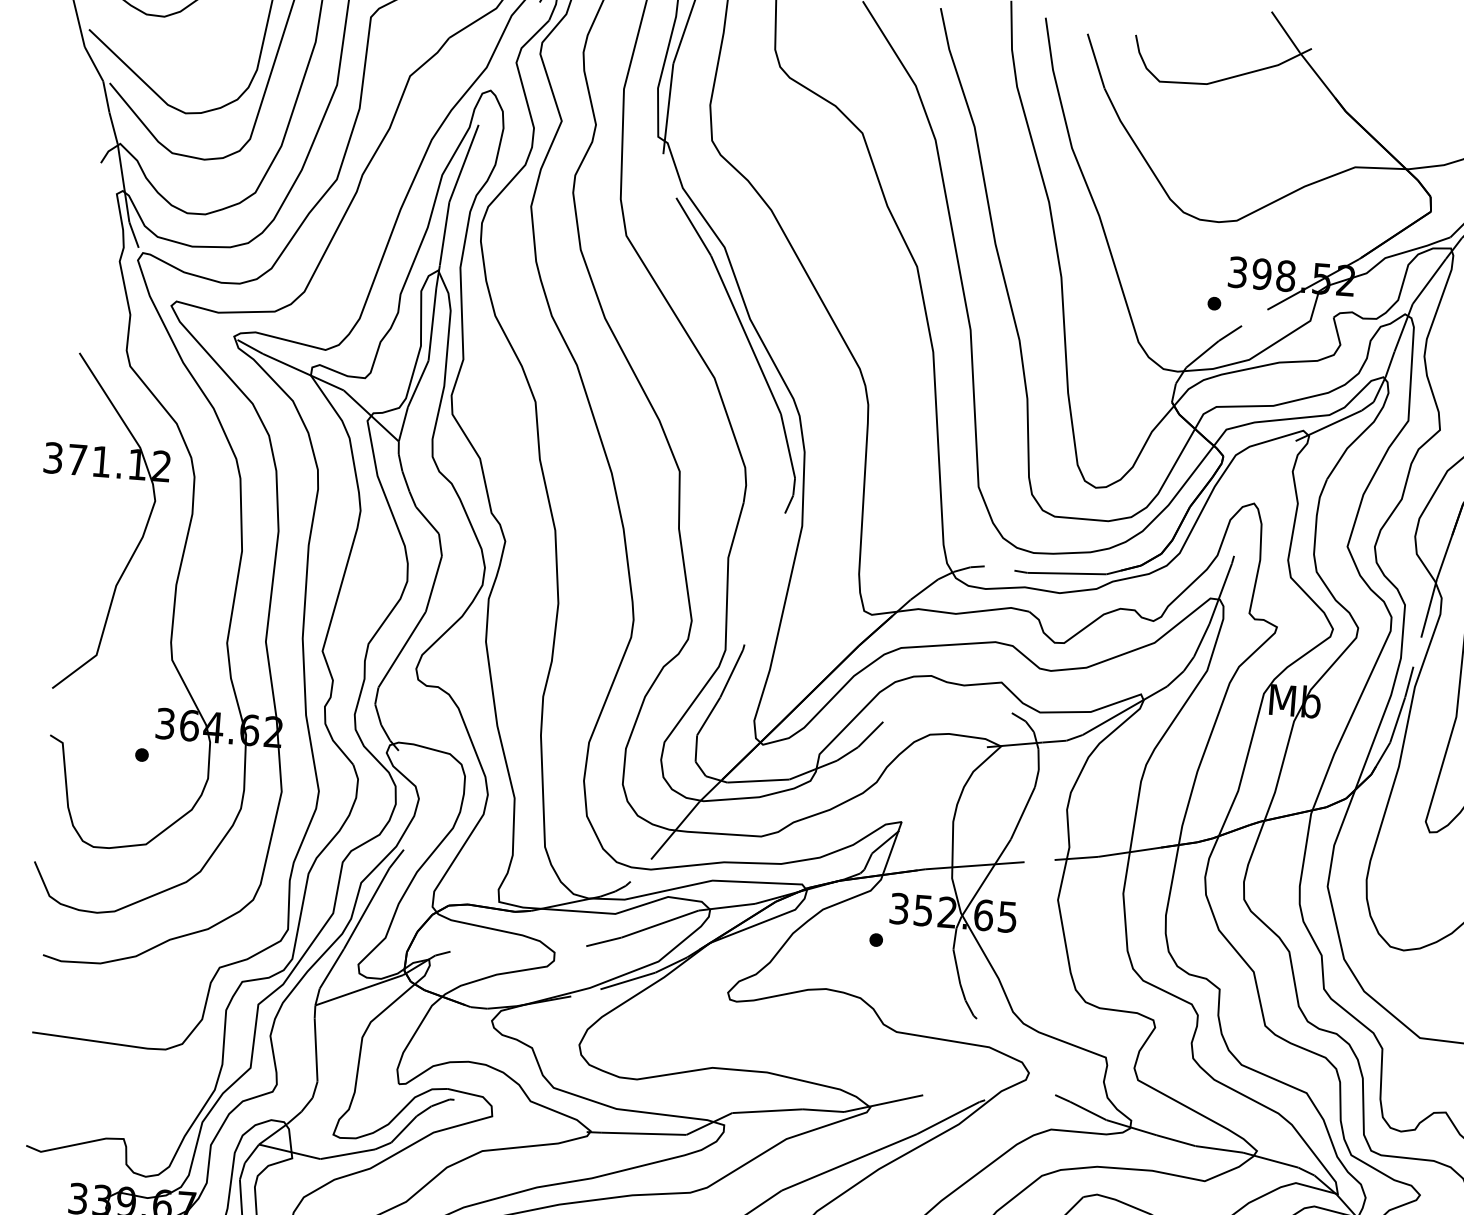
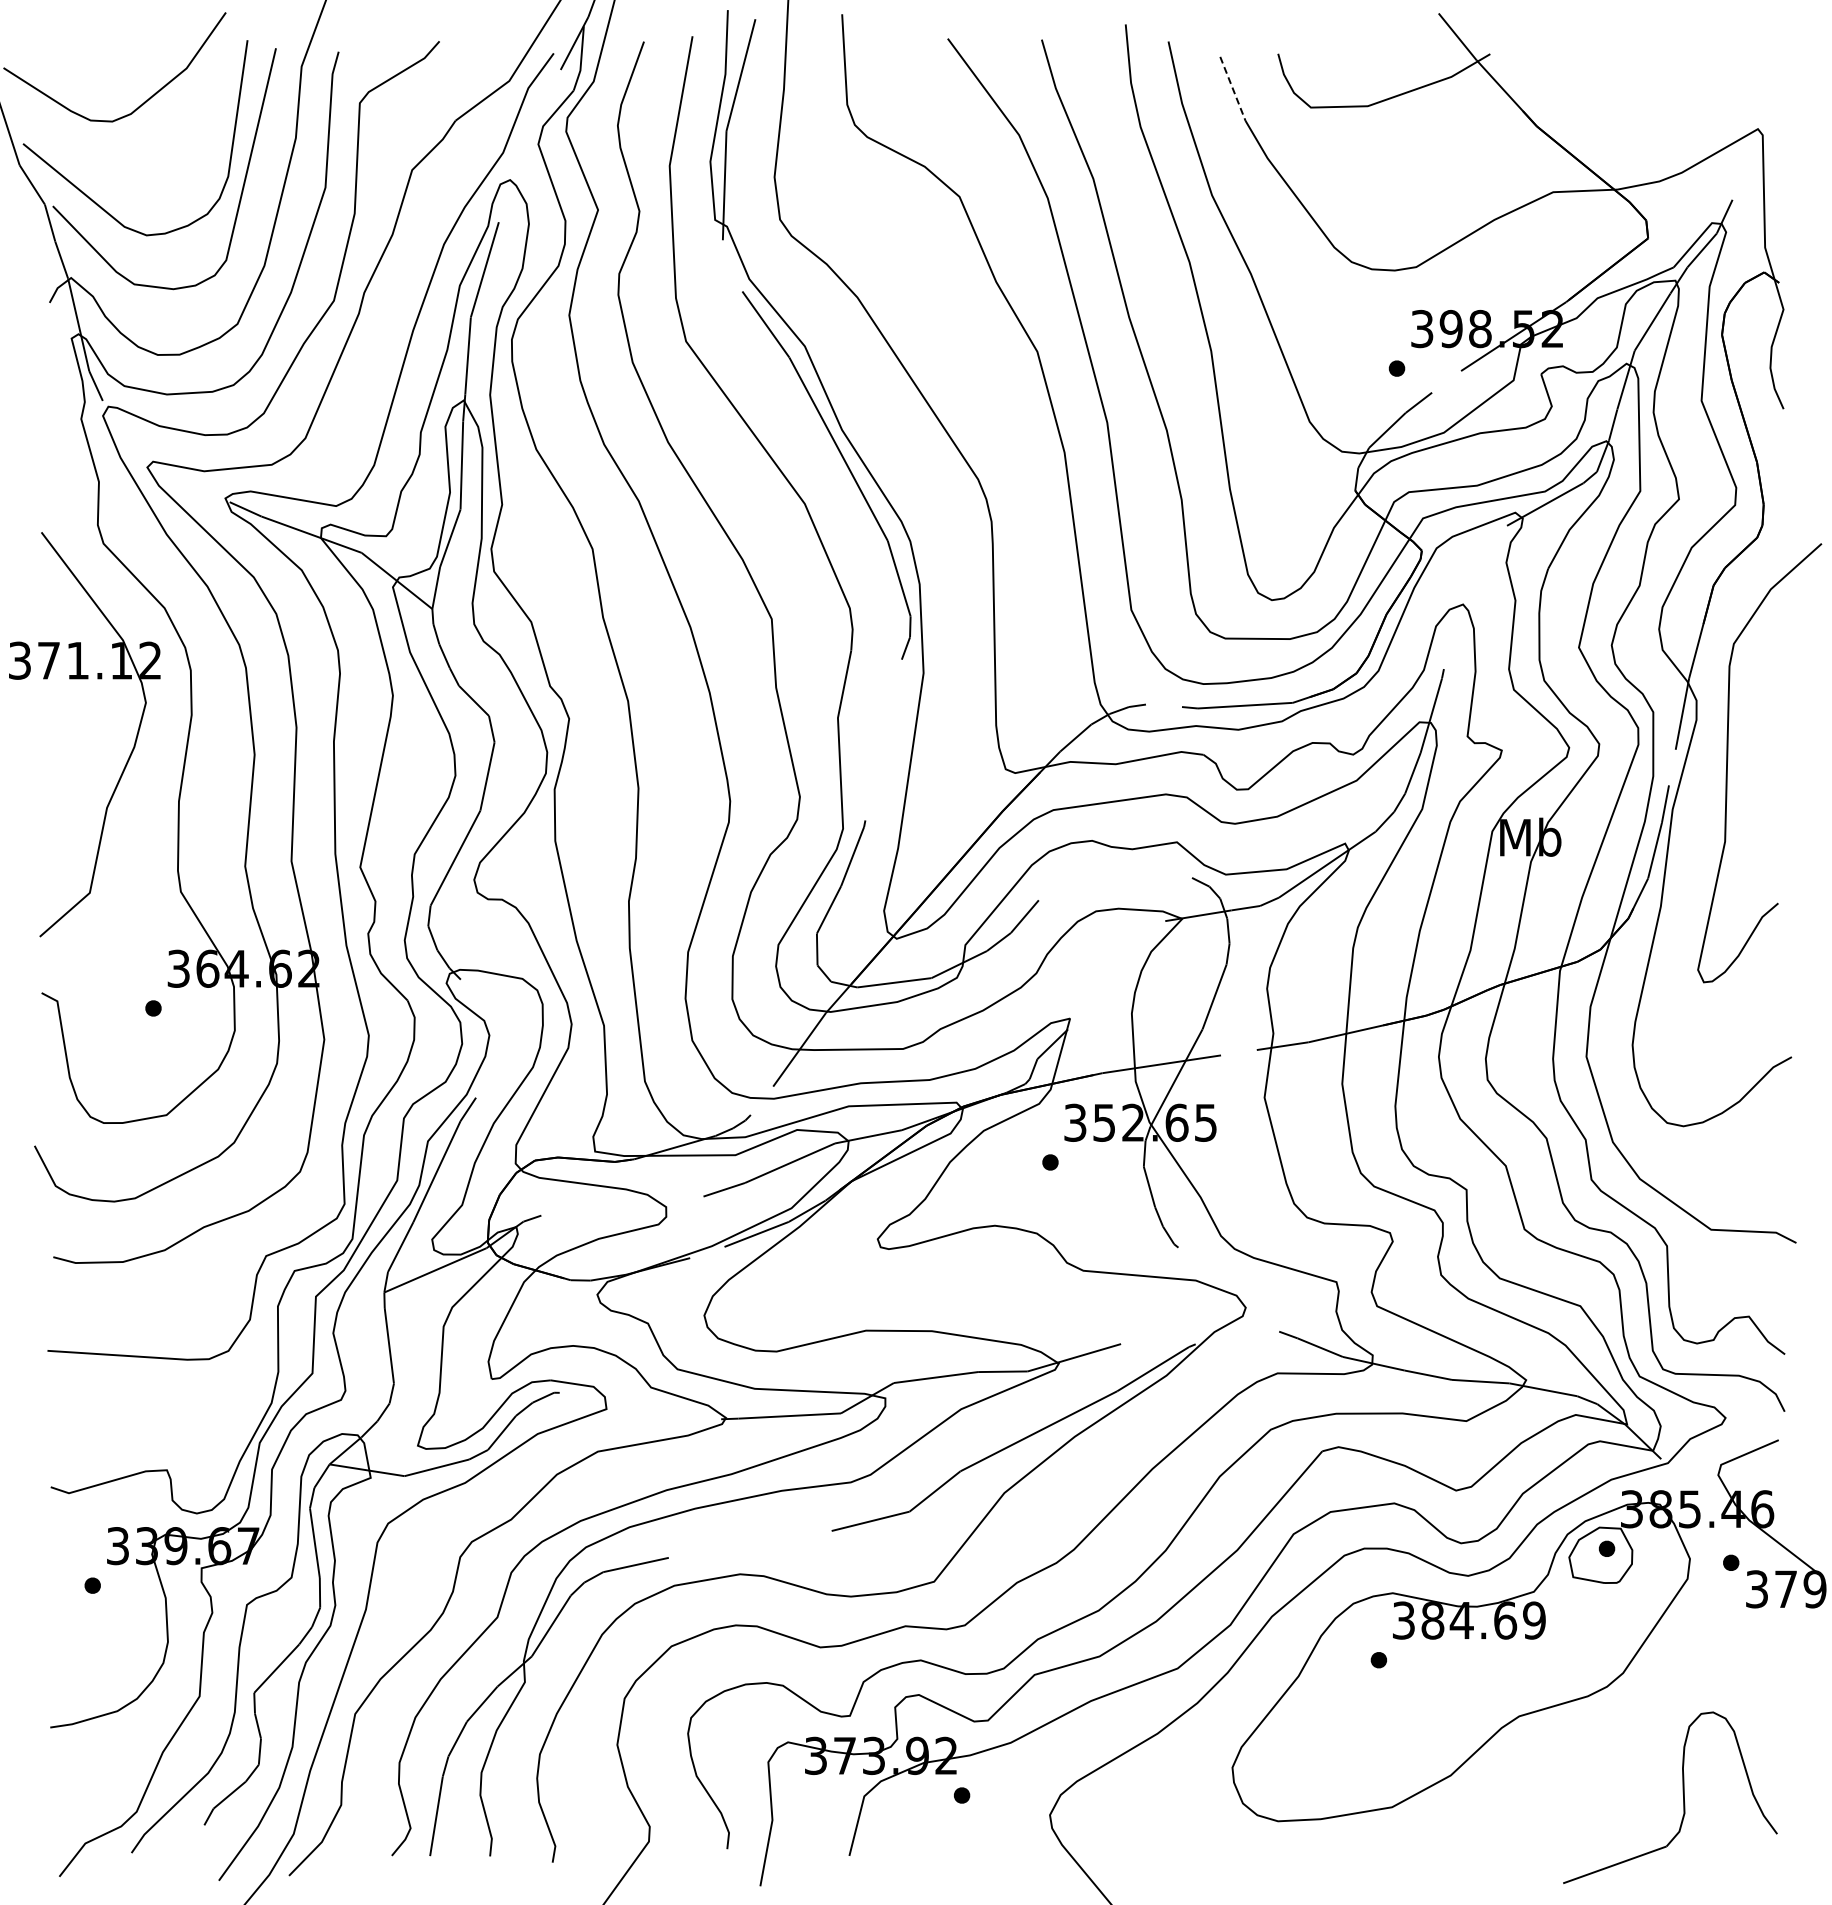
line: (1096, 61) -> (1233, 89), solid -> dashed

